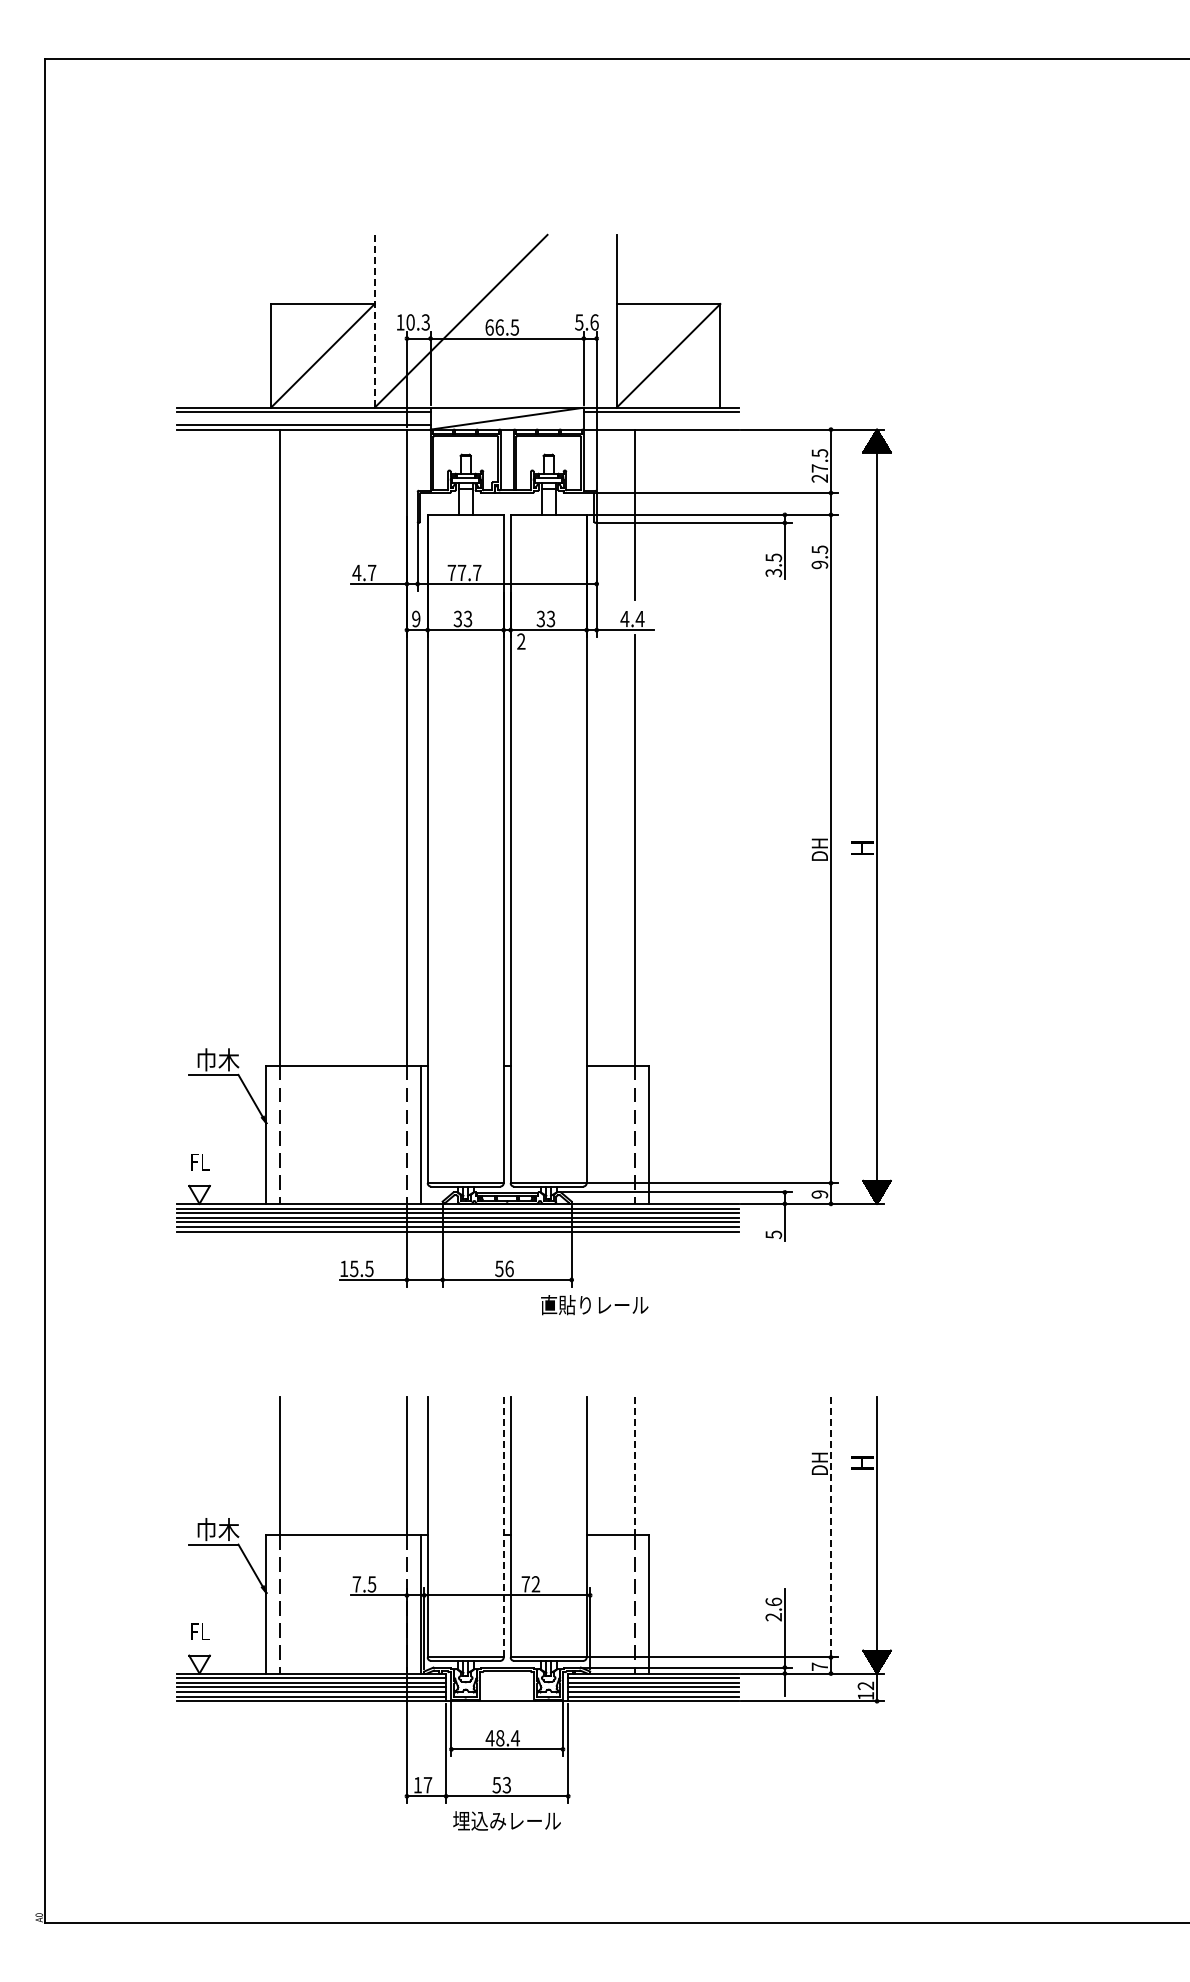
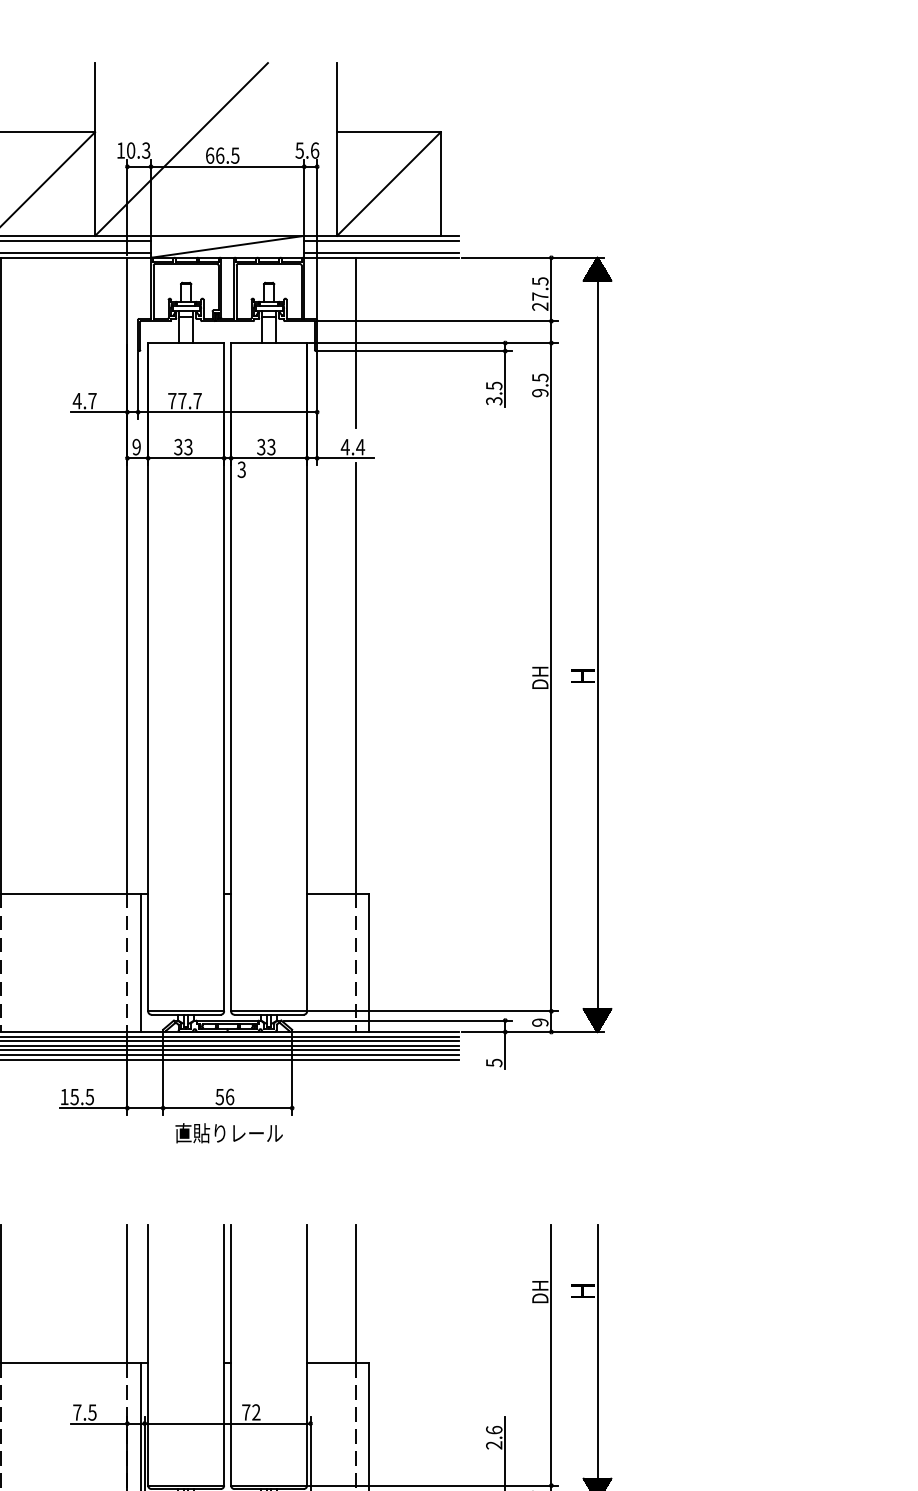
line: (374, 321) -> (94, 149), dashed -> solid
line: (660, 425) -> (380, 253), added
text: (521, 641) -> (241, 469), 2 -> 3
text: (594, 1305) -> (228, 1133), moved
line: (635, 1466) -> (355, 1294), dashed -> solid
line: (830, 1526) -> (550, 1354), dashed -> solid
line: (503, 1527) -> (223, 1355), dashed -> solid

